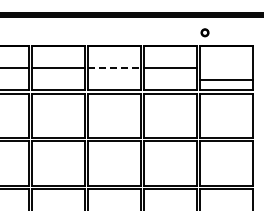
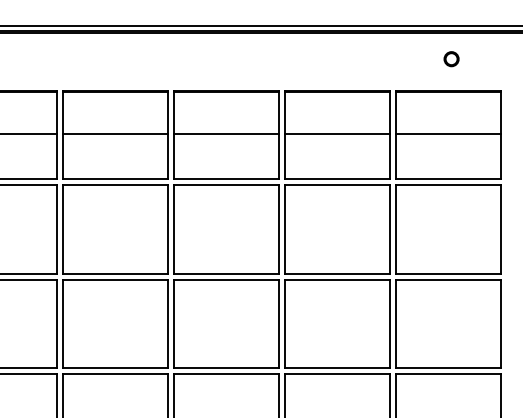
part: (204, 32) -> (450, 58), moved
line: (114, 67) -> (226, 133), dashed -> solid
line: (226, 79) -> (448, 133), moved

